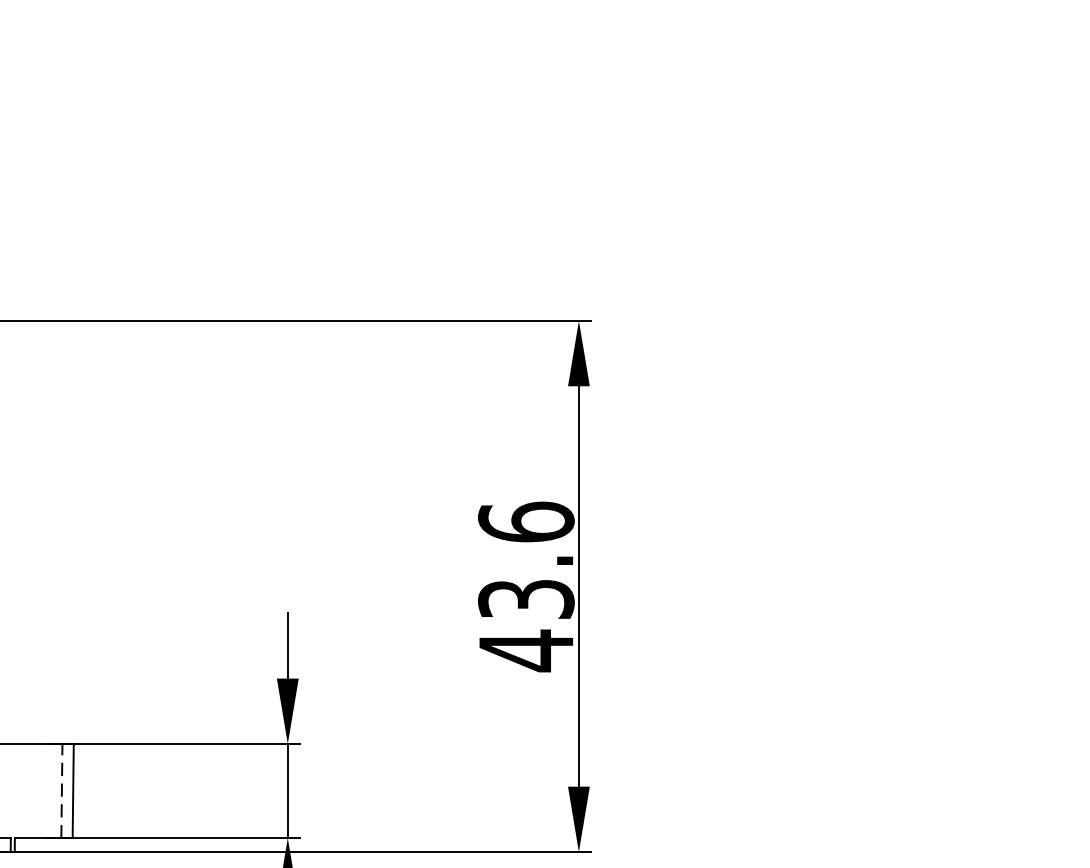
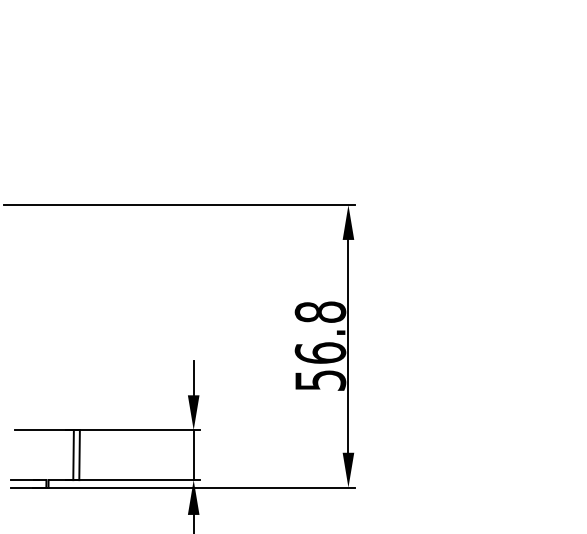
text: (526, 586) -> (320, 346), 43.6 -> 56.8
line: (61, 789) -> (73, 454), dashed -> solid

